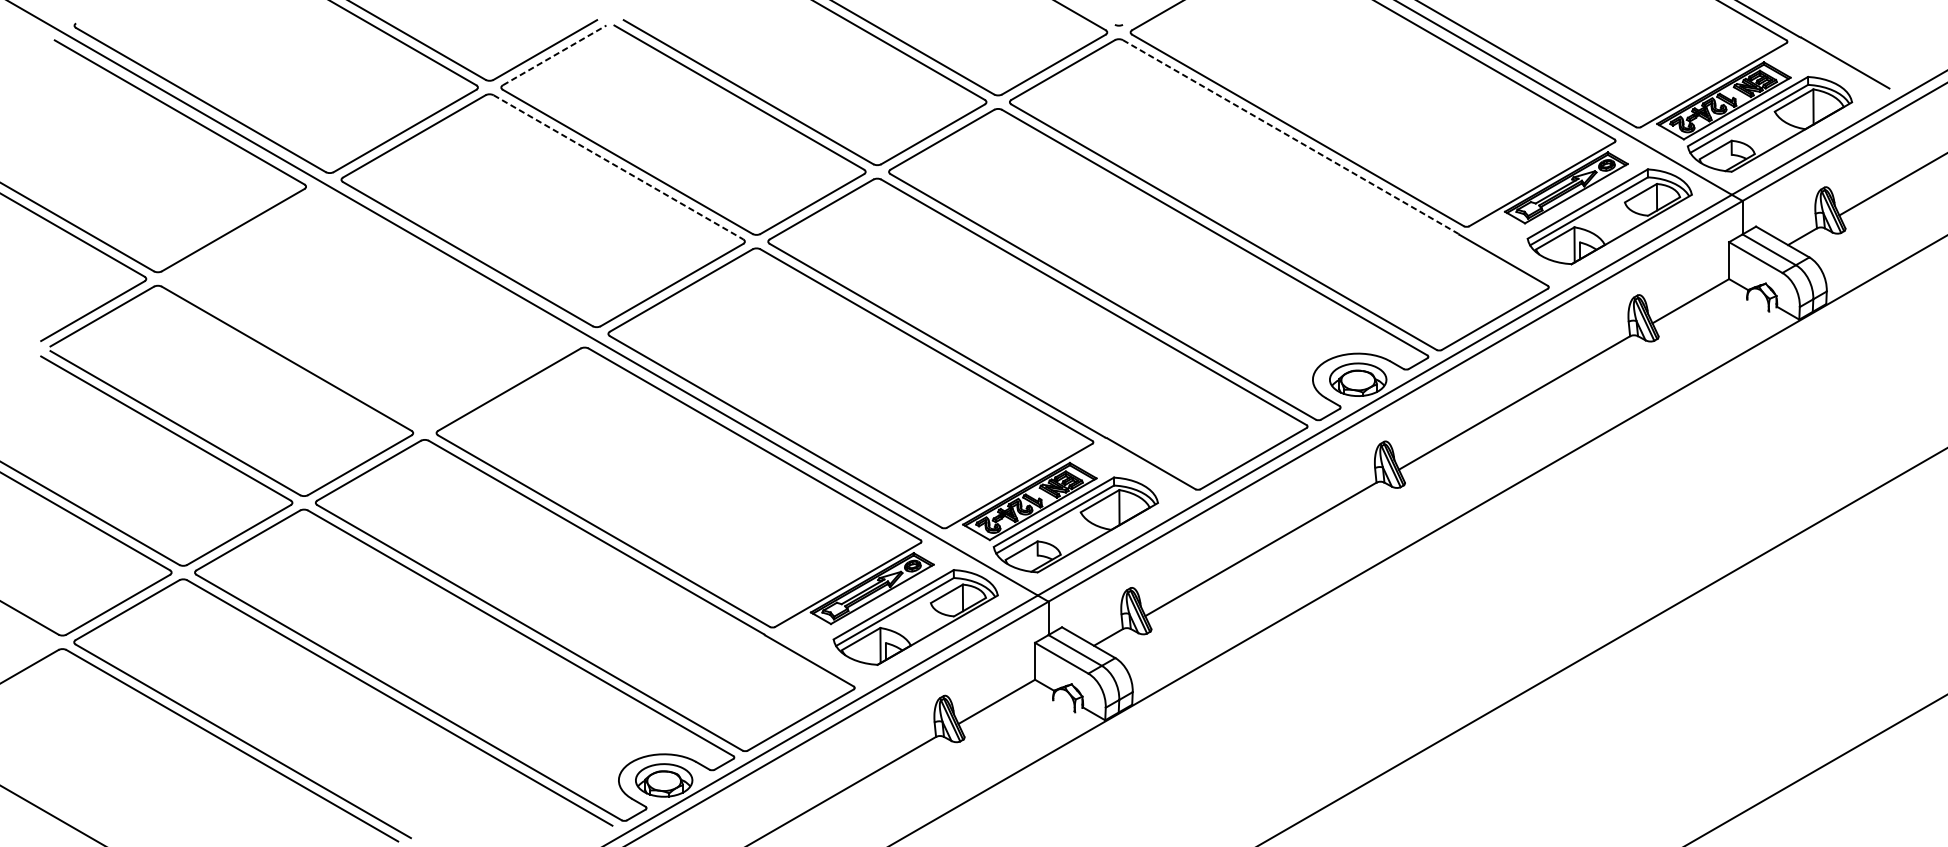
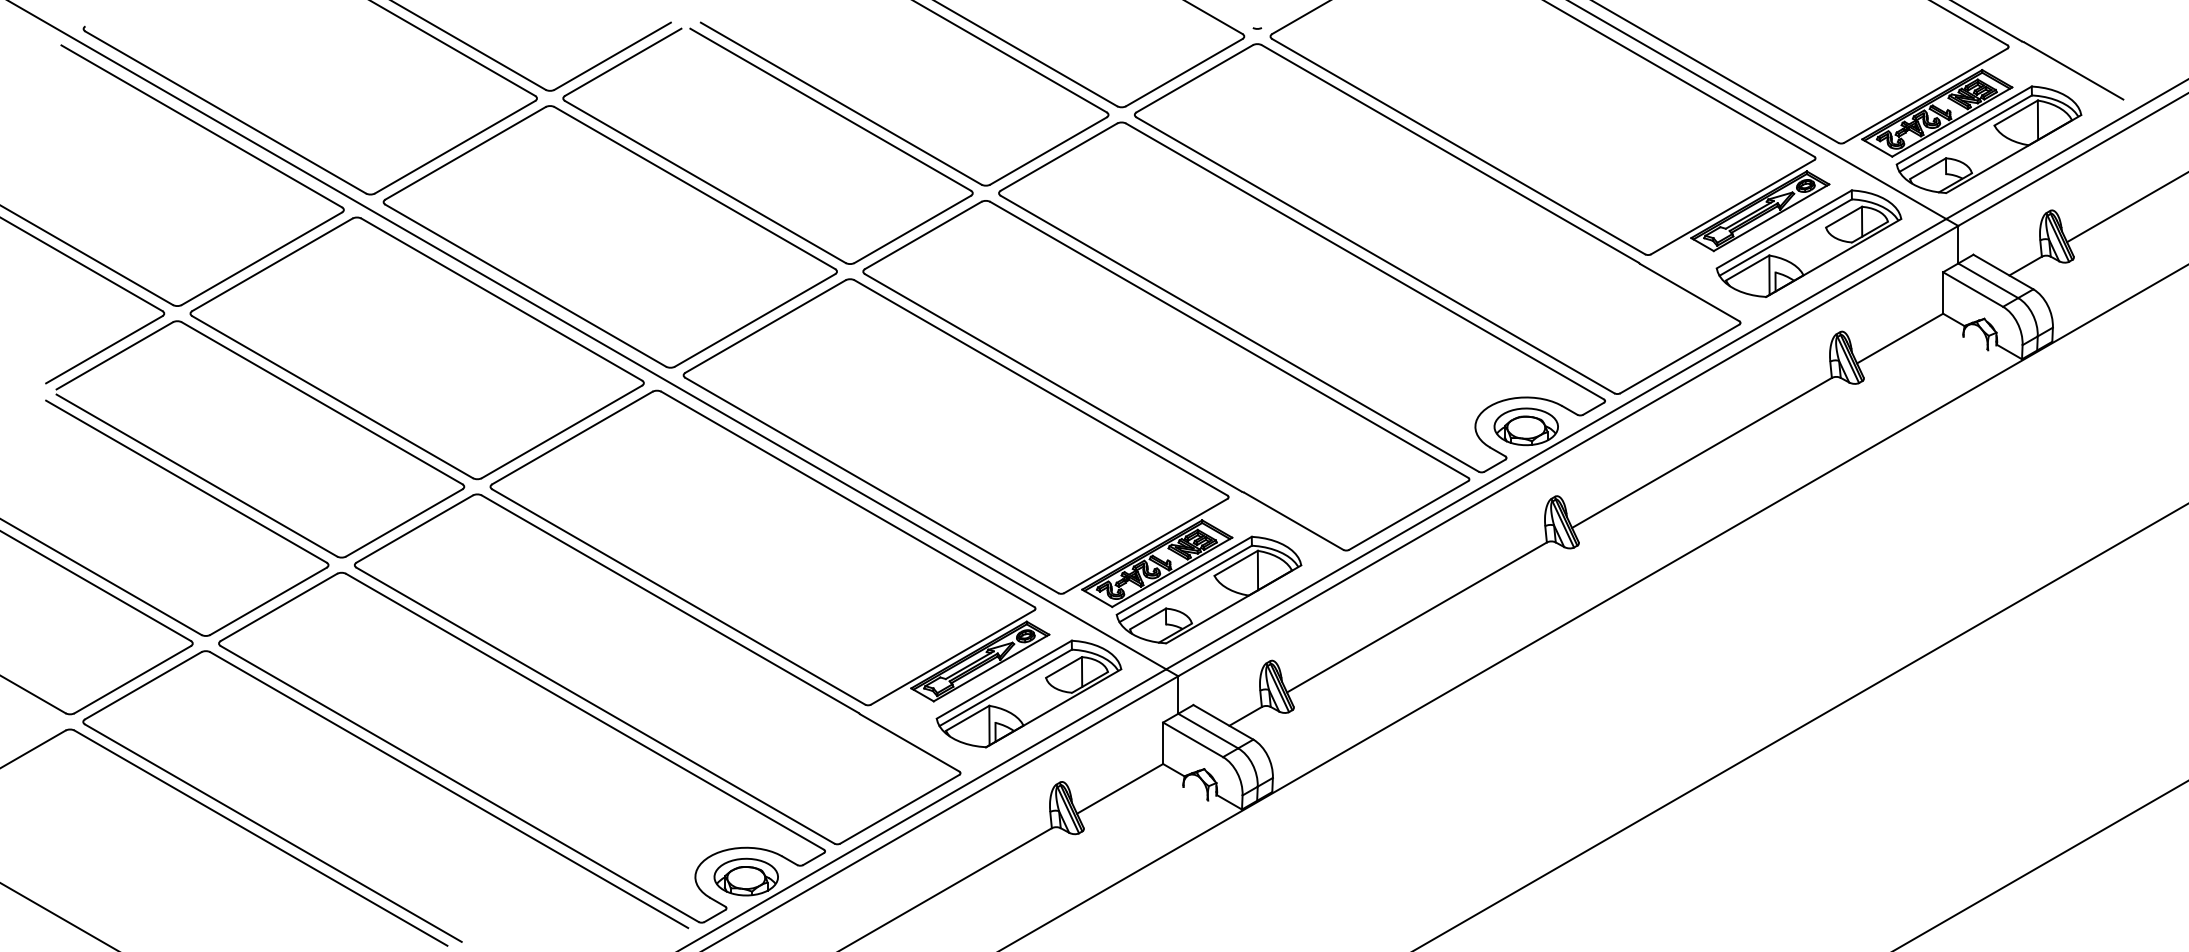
line: (554, 55) -> (623, 62), dashed -> solid
line: (1290, 137) -> (1450, 154), dashed -> solid
line: (618, 167) -> (694, 188), dashed -> solid
part: (370, 310) -> (416, 348), added

